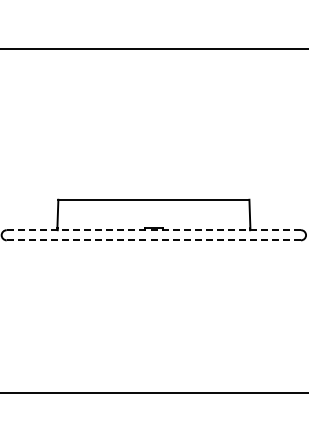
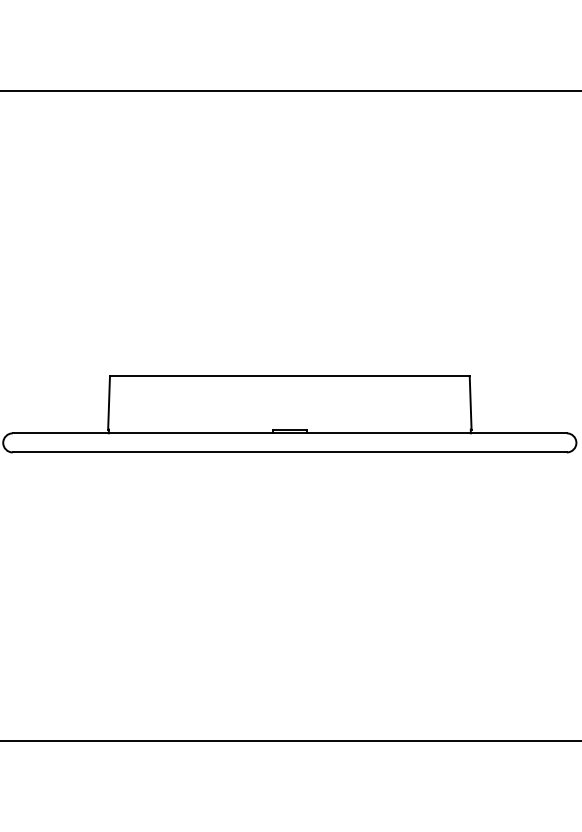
line: (154, 230) -> (291, 433), dashed -> solid
line: (154, 240) -> (291, 452), dashed -> solid

